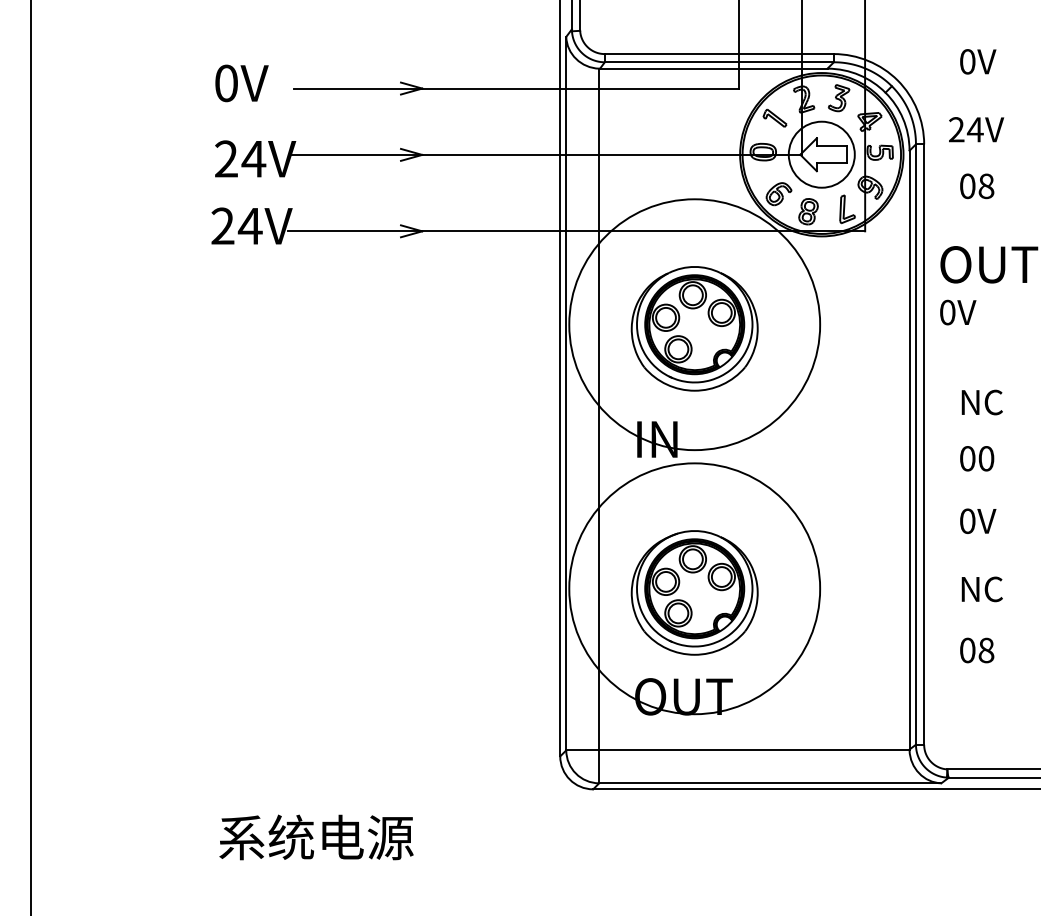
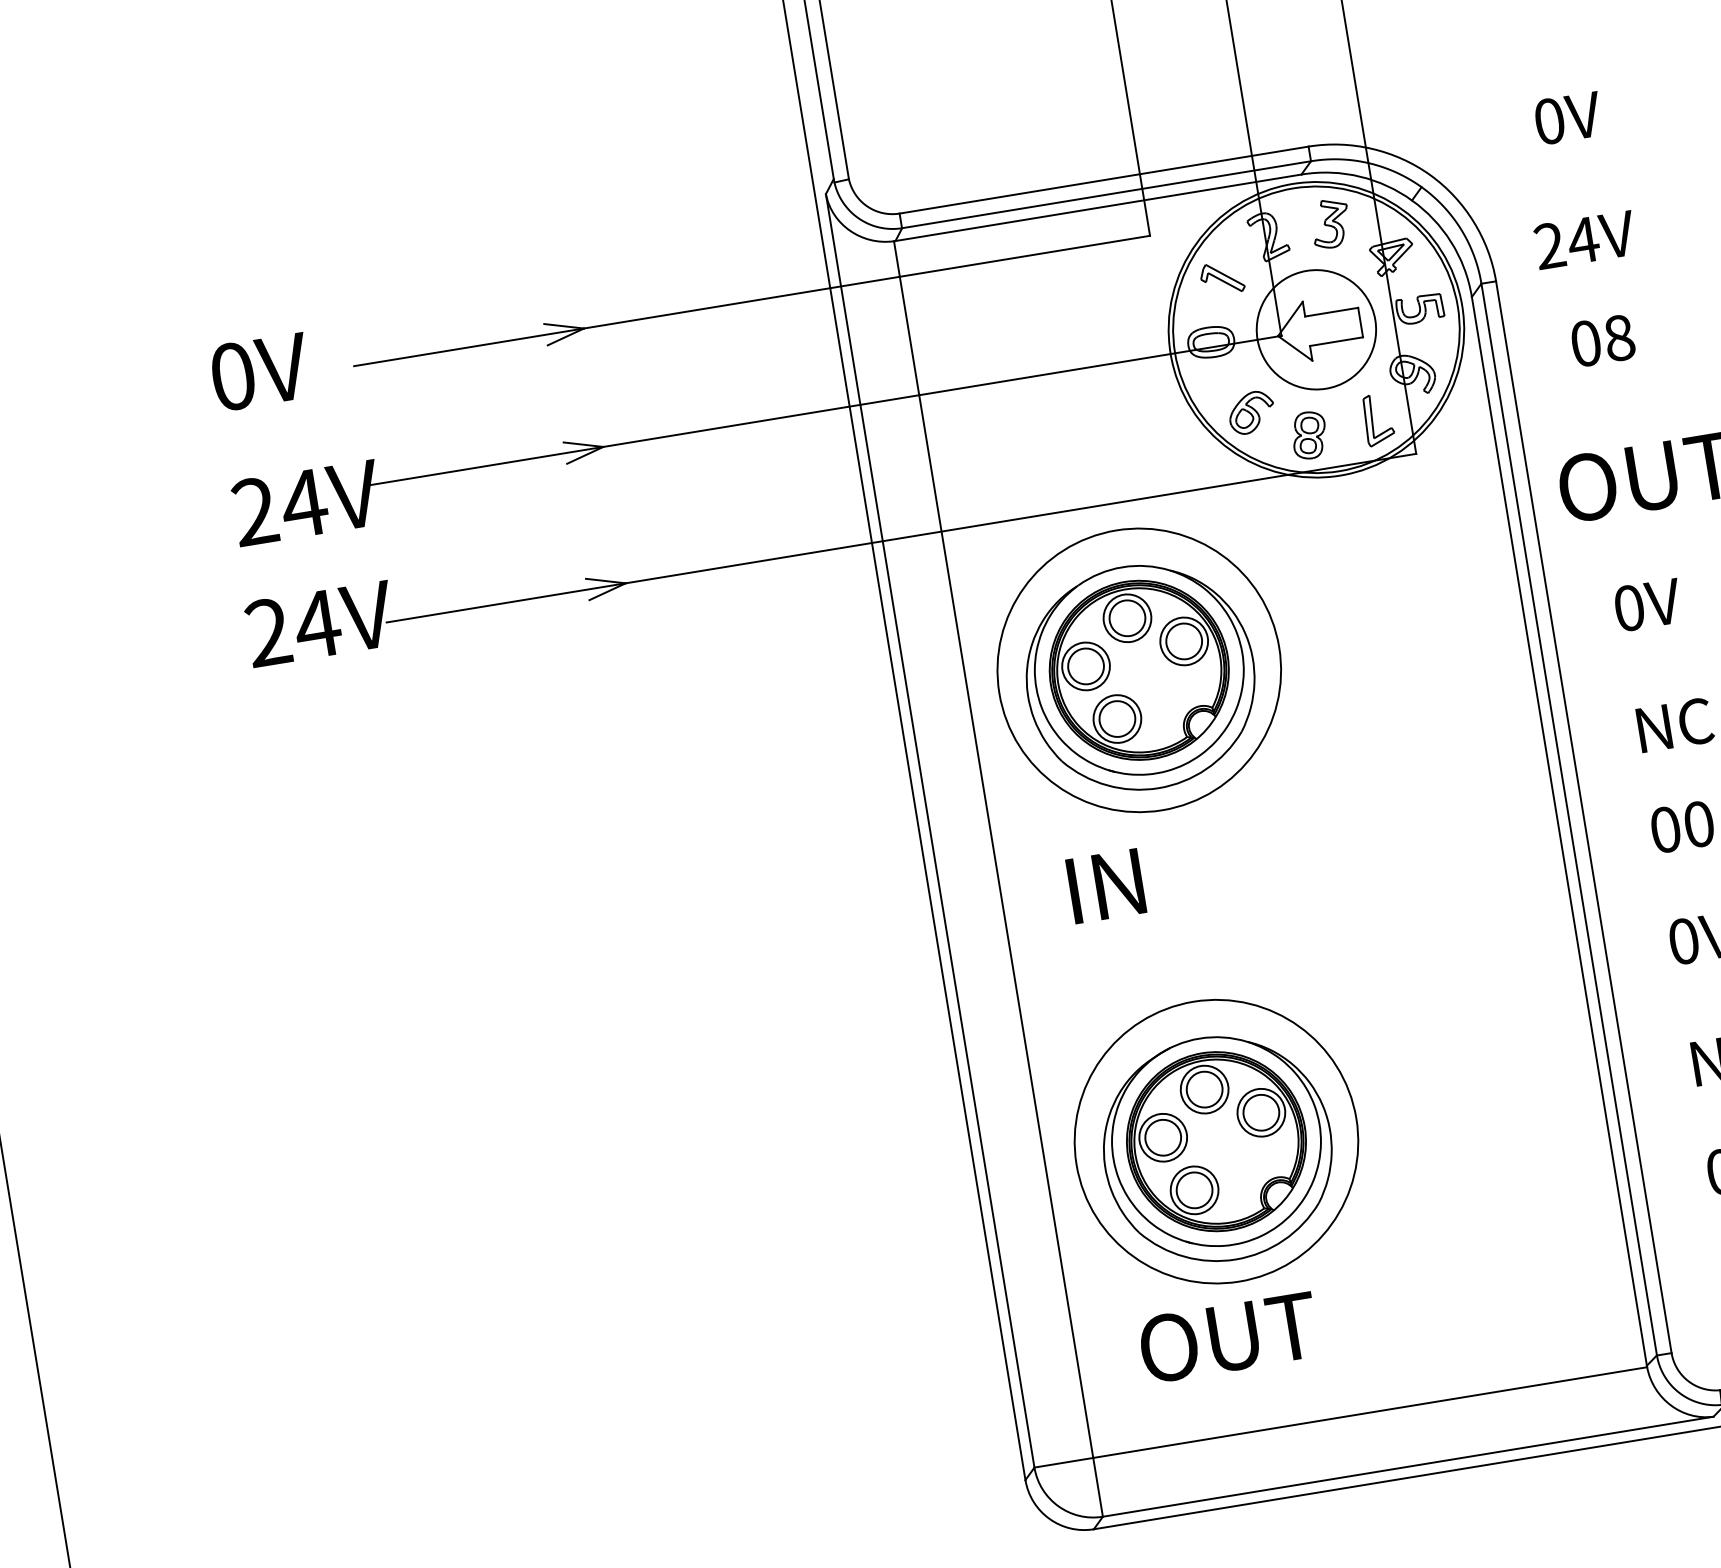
text: (958, 312) -> (1648, 604), moved
circle: (694, 324) -> (1138, 670), size x0.62
circle: (694, 588) -> (1215, 1141), size x0.62

